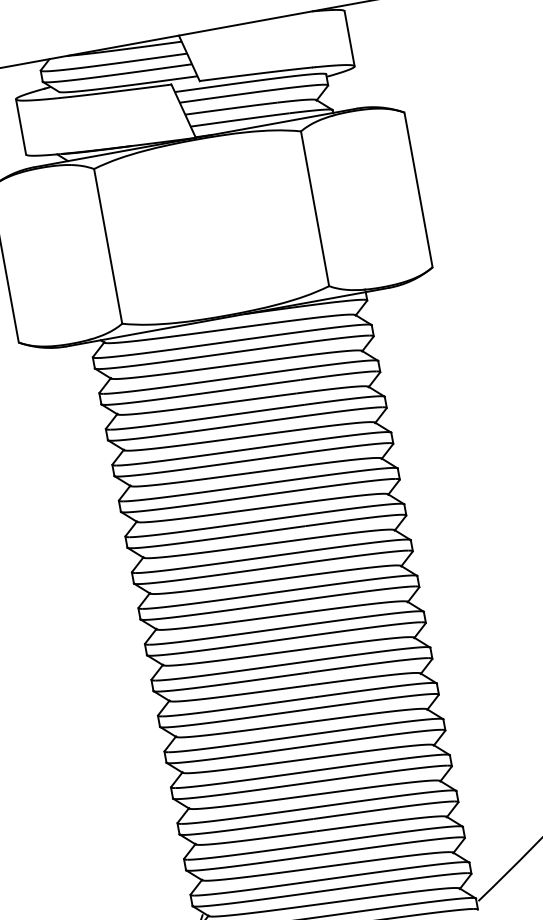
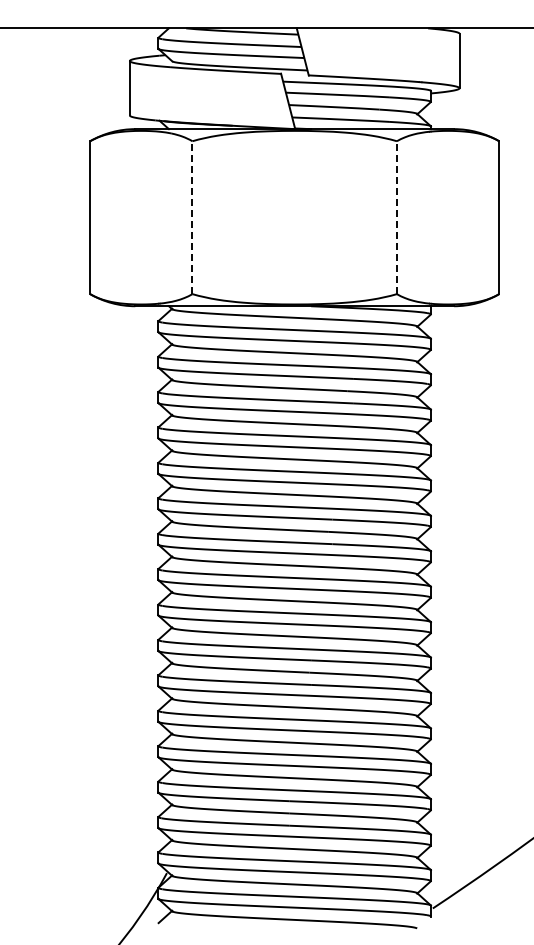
line: (314, 208) -> (396, 217), solid -> dashed
line: (108, 246) -> (192, 217), solid -> dashed

